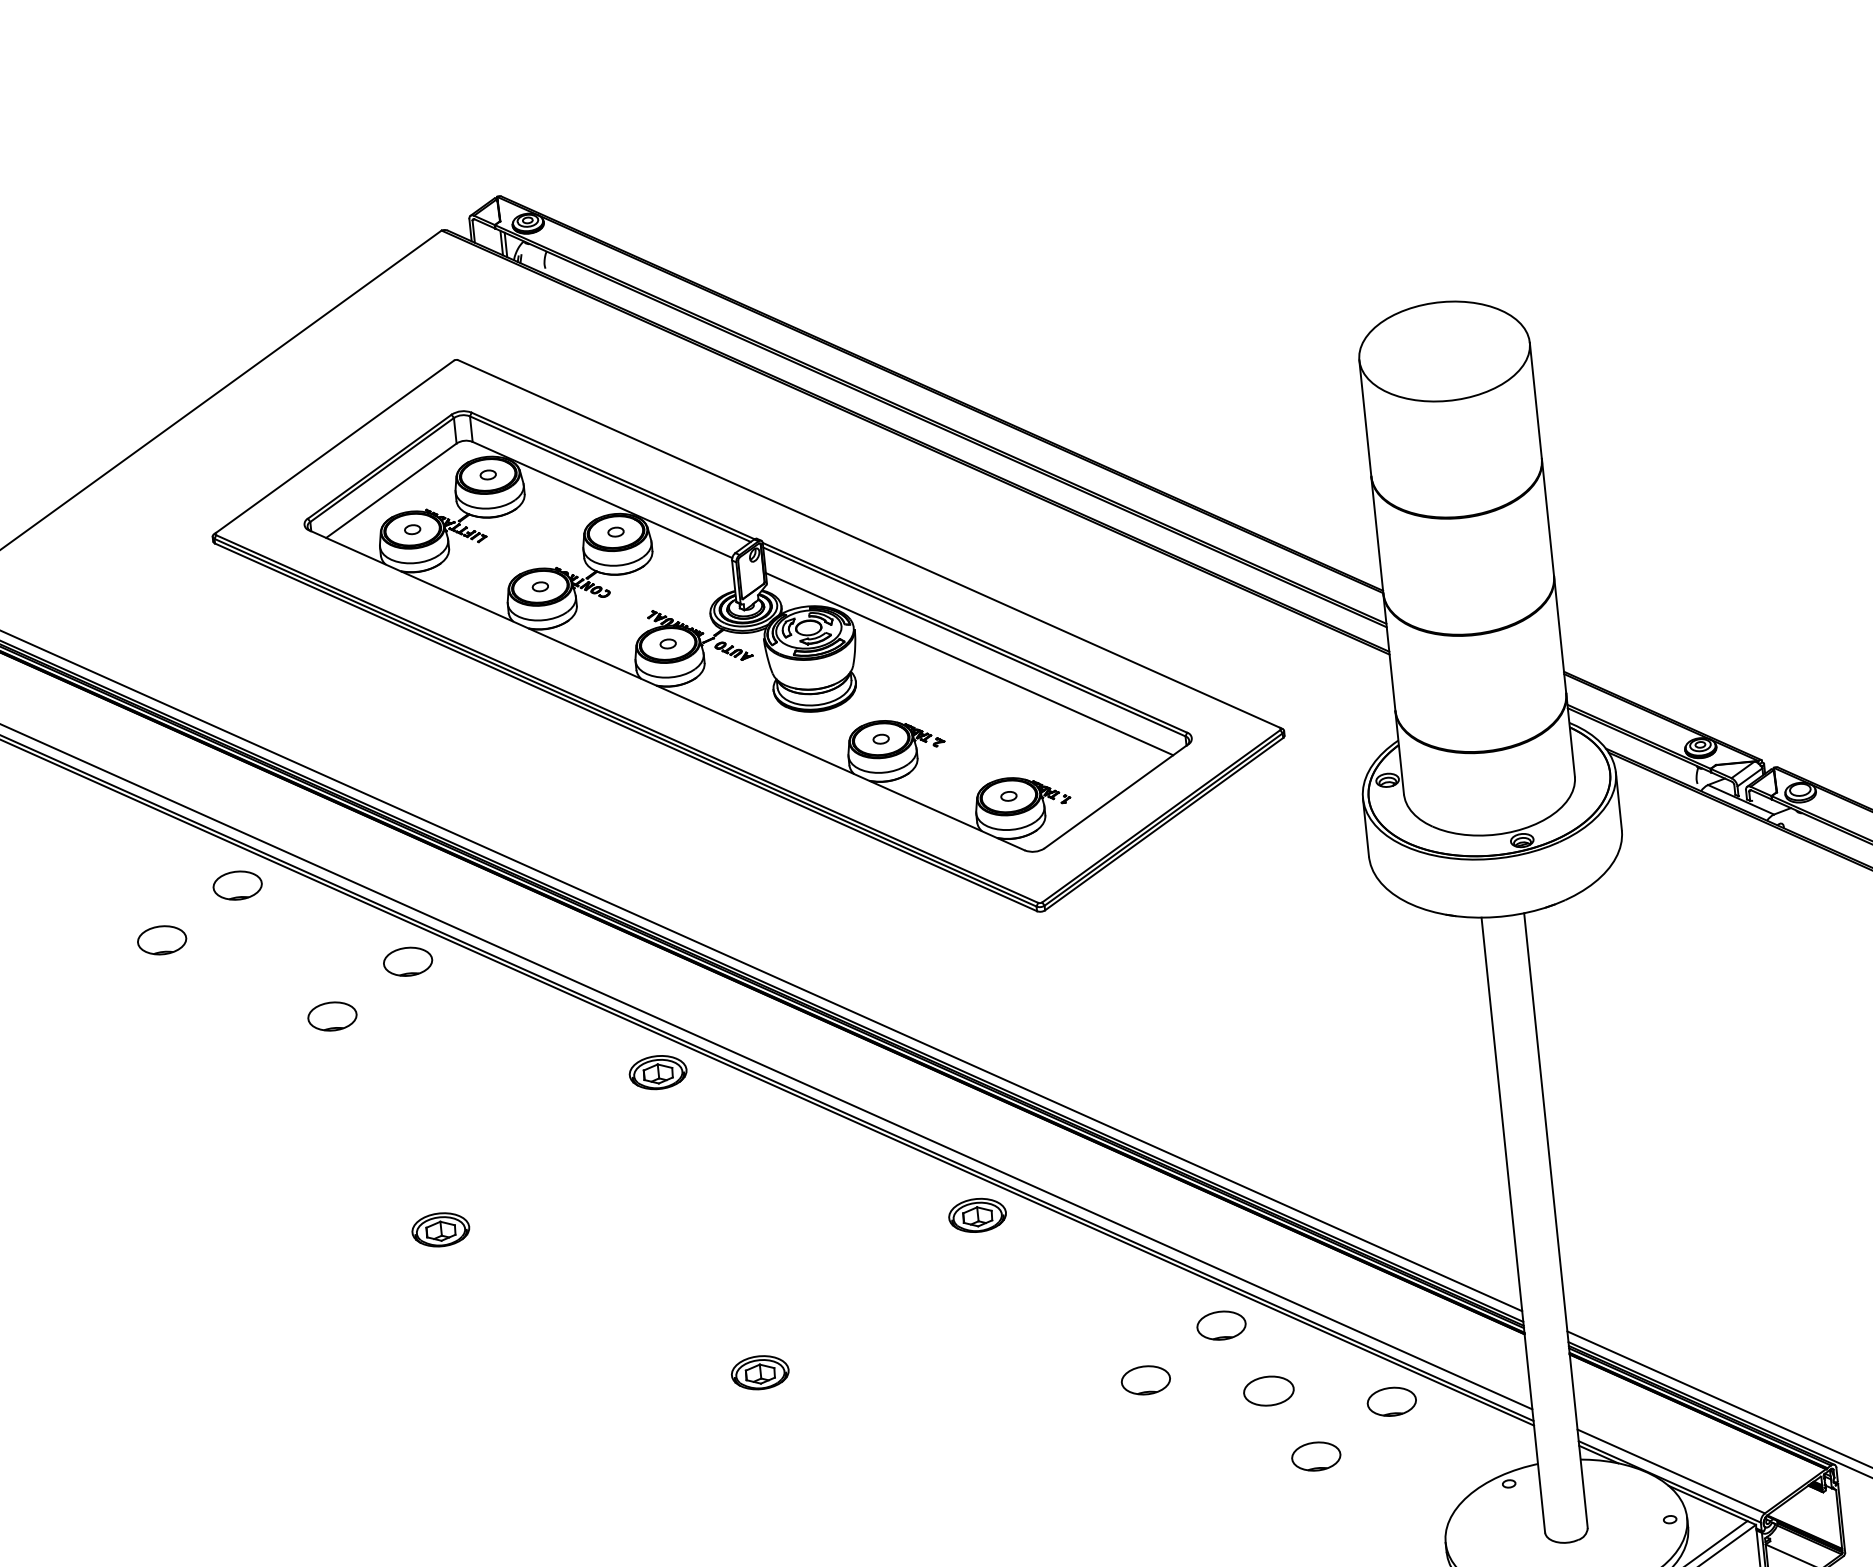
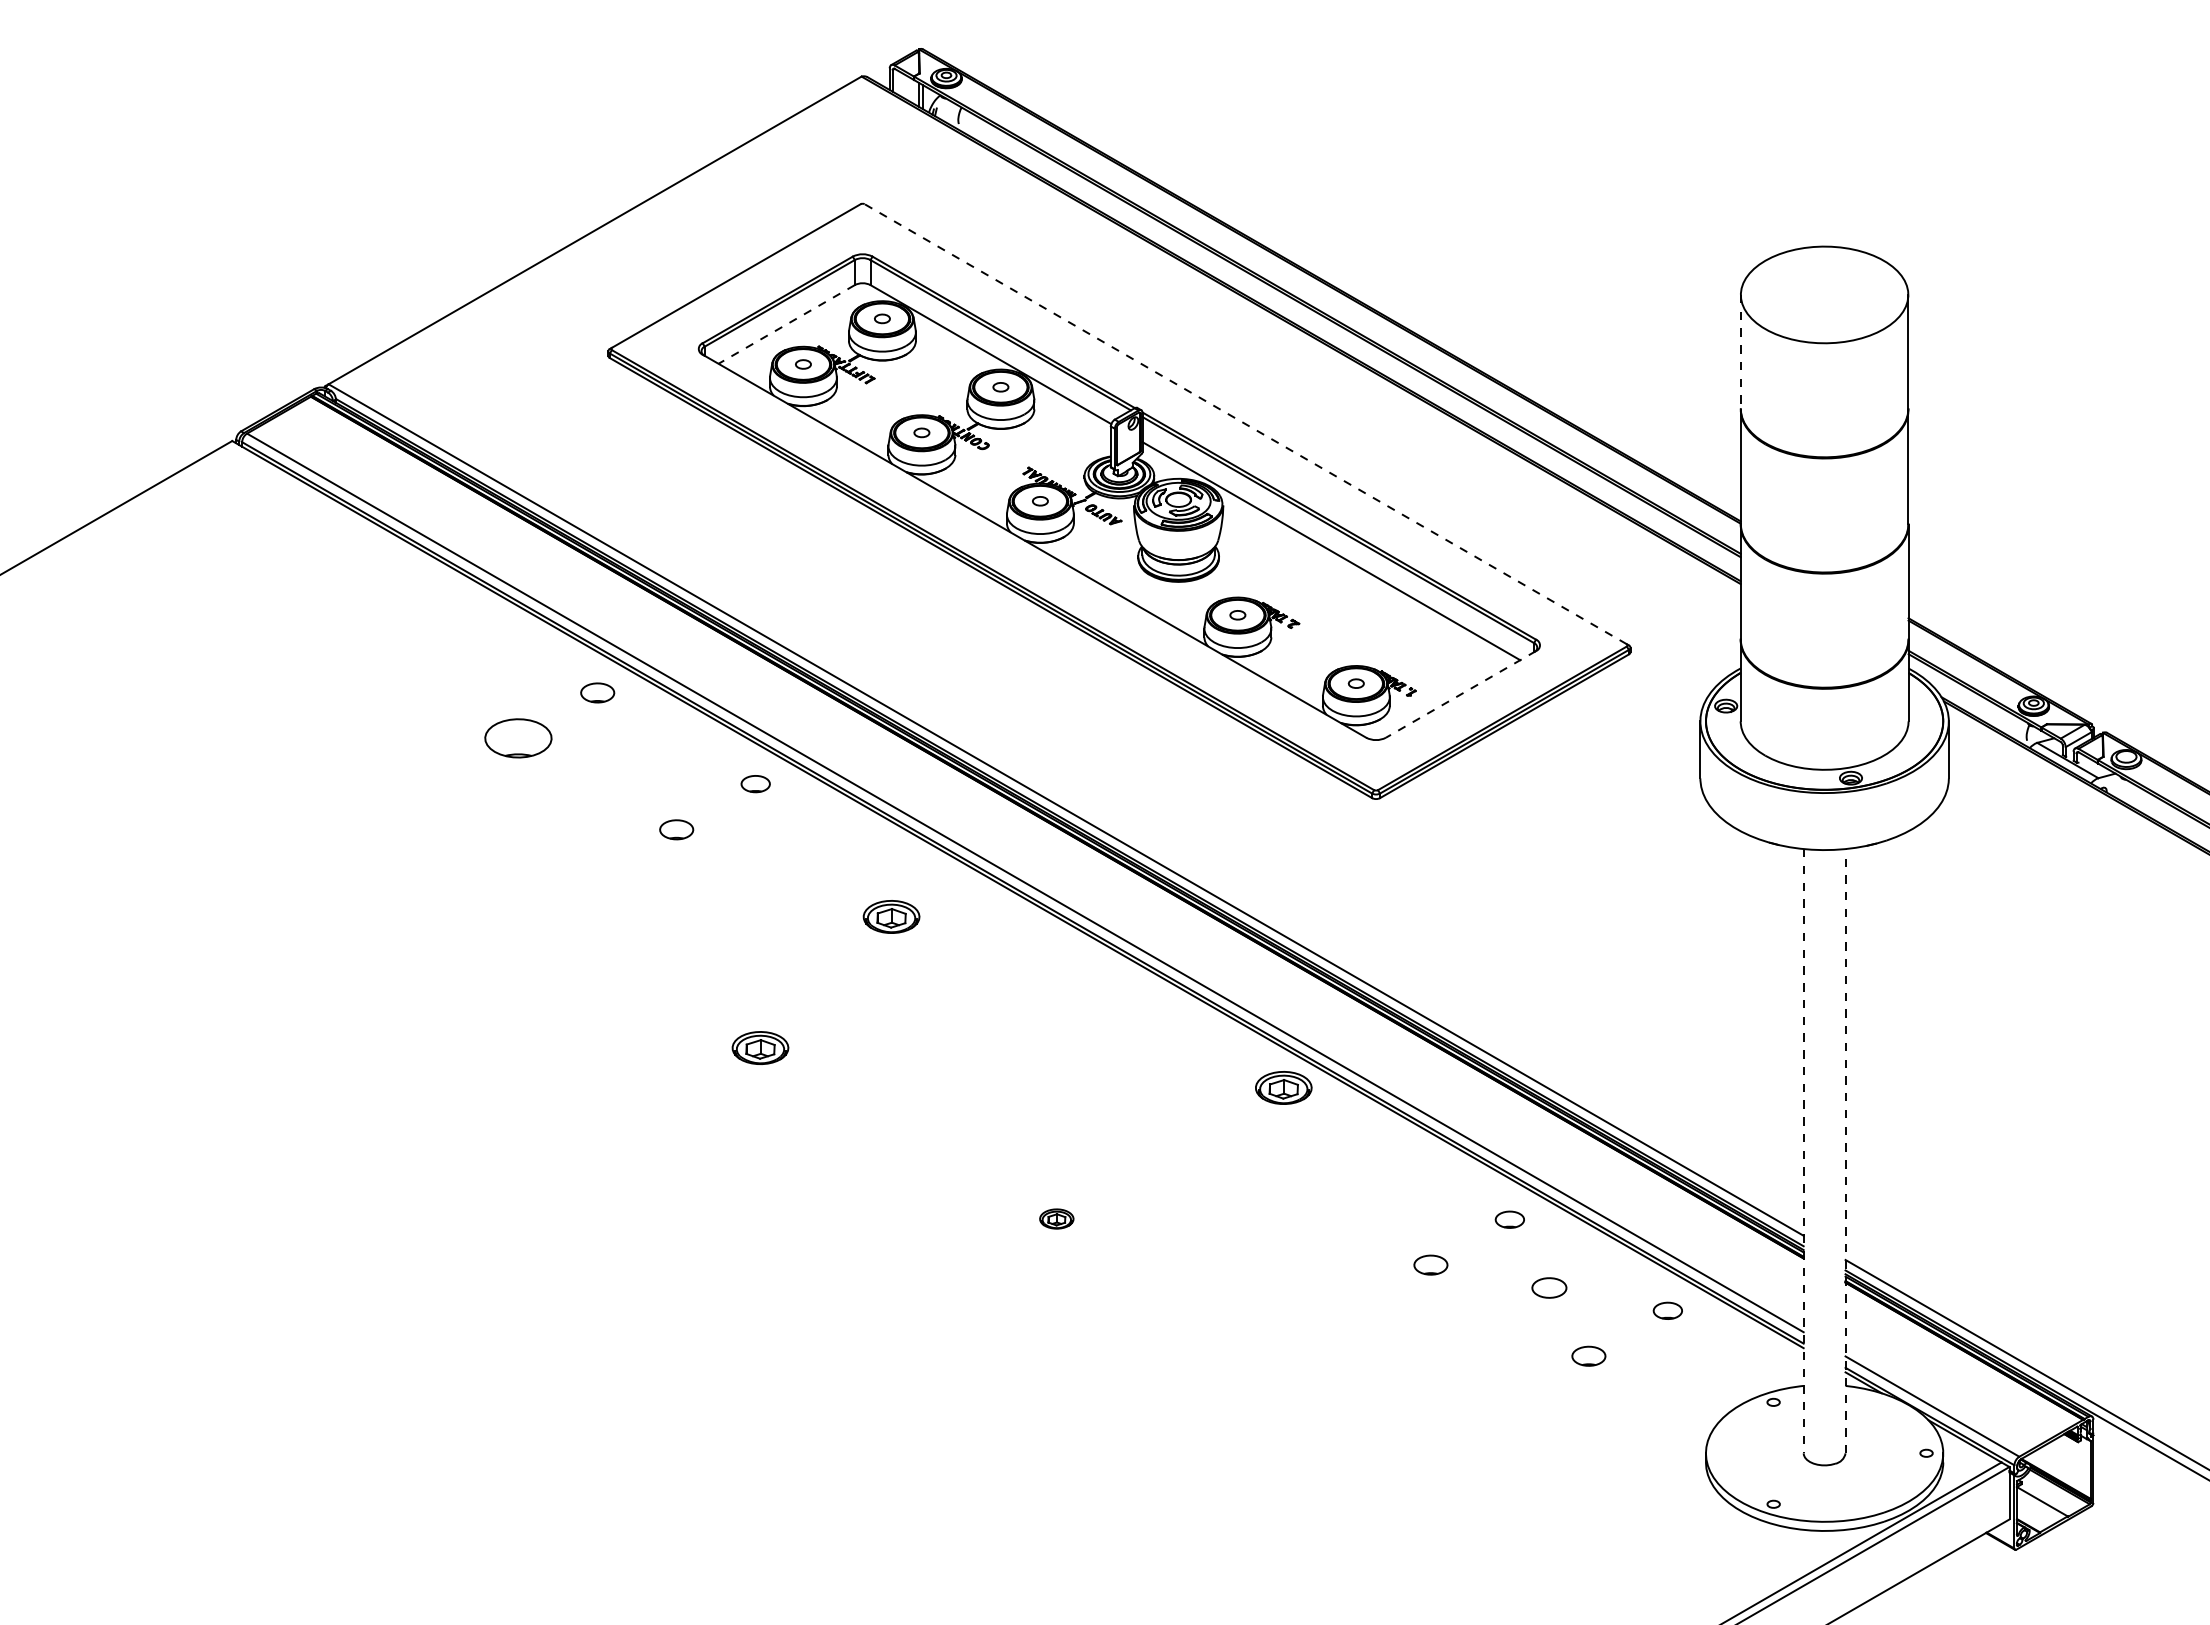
line: (1365, 418) -> (1740, 352), solid -> dashed
line: (391, 490) -> (786, 324), solid -> dashed
line: (868, 543) -> (1245, 423), solid -> dashed
line: (1117, 796) -> (1461, 694), solid -> dashed
part: (237, 885) -> (597, 692), size x0.7
part: (162, 940) -> (518, 738), size x1.4
part: (407, 961) -> (755, 783), size x0.6
part: (332, 1016) -> (676, 829), size x0.7
part: (658, 1072) -> (891, 916), moved
line: (1555, 1220) -> (1845, 1150), solid -> dashed
line: (1513, 1225) -> (1803, 1151), solid -> dashed
part: (1221, 1325) -> (1509, 1219), size x0.6
part: (760, 1372) -> (1056, 1218), size x0.6
part: (1145, 1379) -> (1430, 1264), size x0.7
part: (1268, 1390) -> (1549, 1287), size x0.7
part: (1391, 1401) -> (1667, 1310), size x0.6
part: (1315, 1455) -> (1588, 1355), size x0.7

